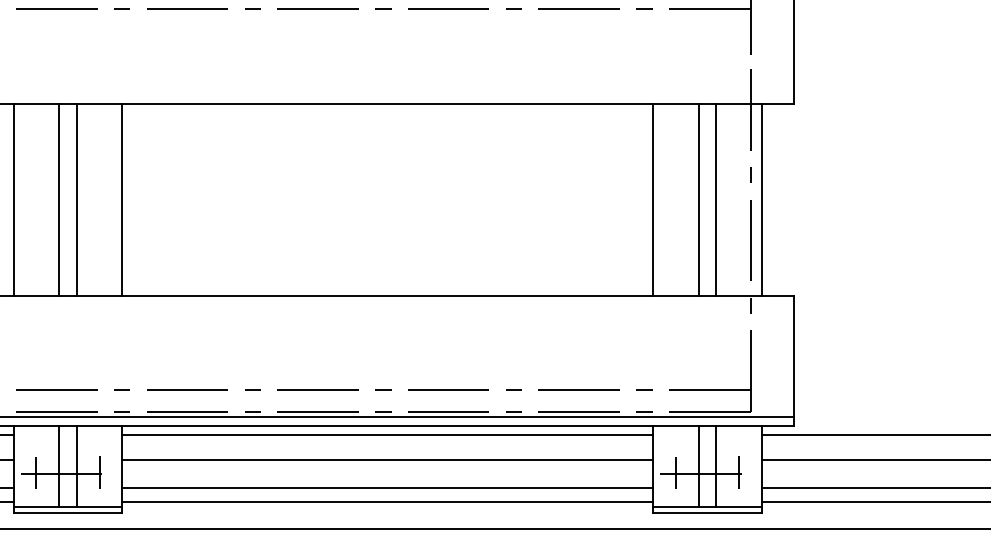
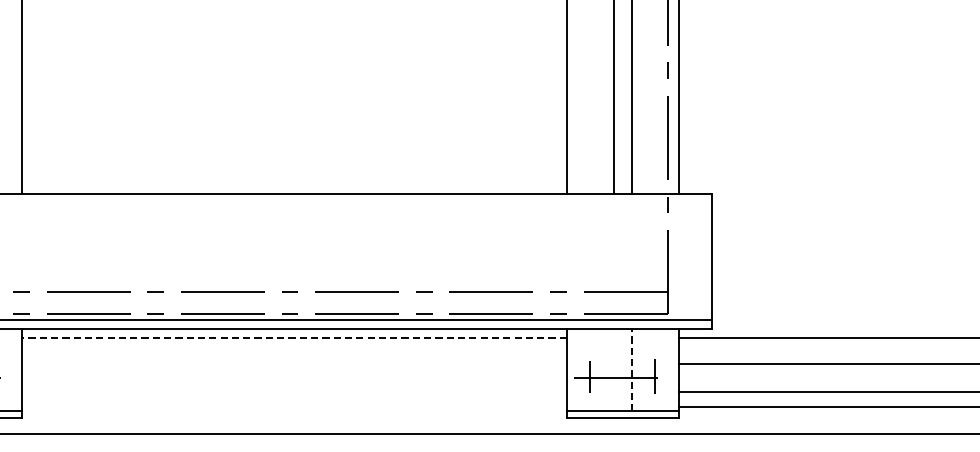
line: (387, 434) -> (294, 337), solid -> dashed
line: (387, 460) -> (294, 363), removed
line: (715, 465) -> (631, 369), solid -> dashed
line: (698, 466) -> (613, 370), removed
line: (387, 487) -> (294, 391), removed
line: (387, 502) -> (294, 407), removed

